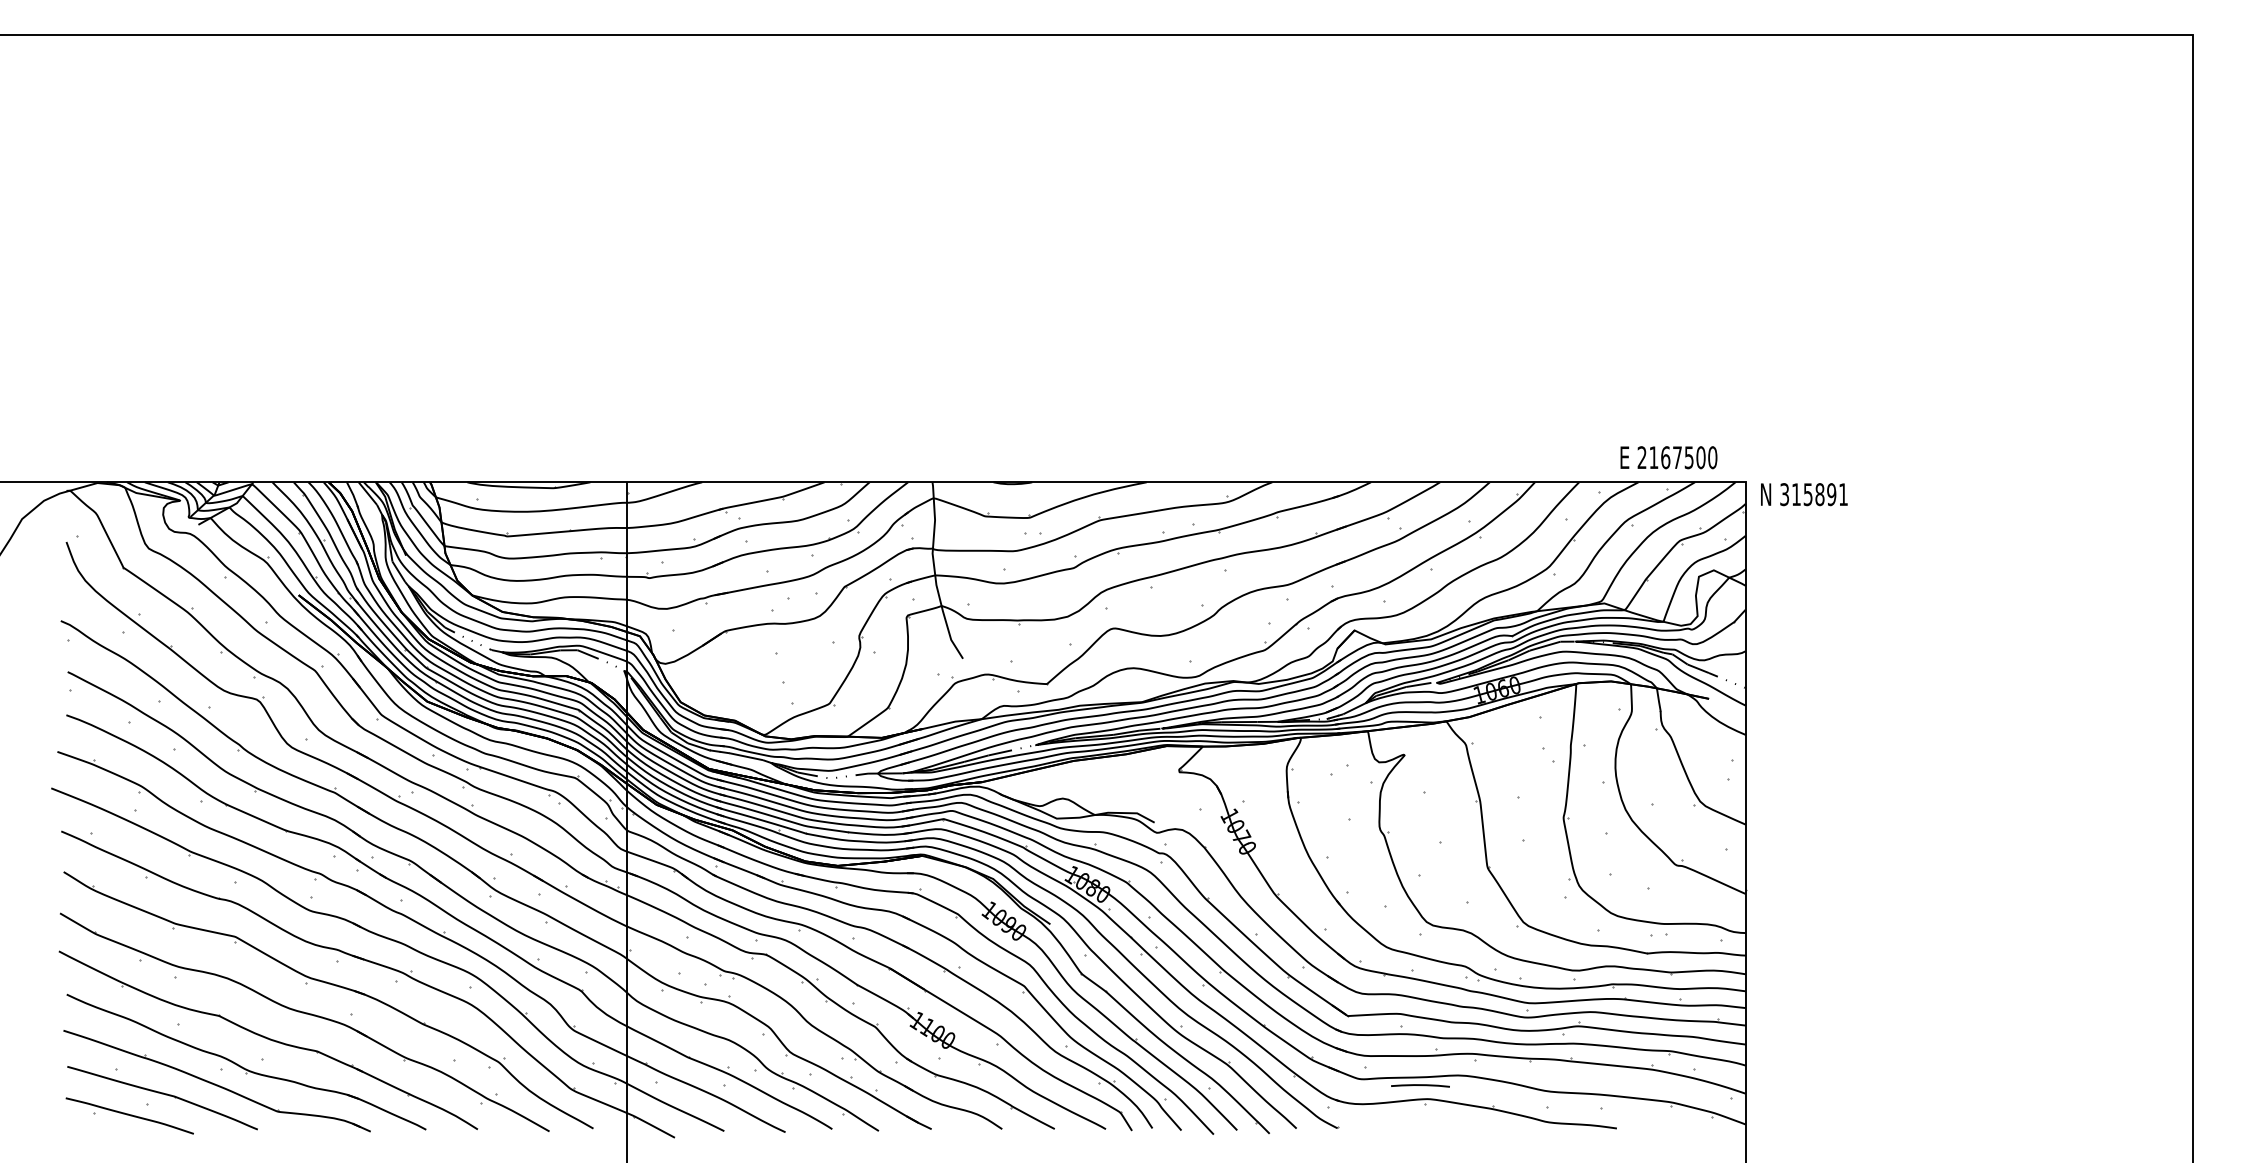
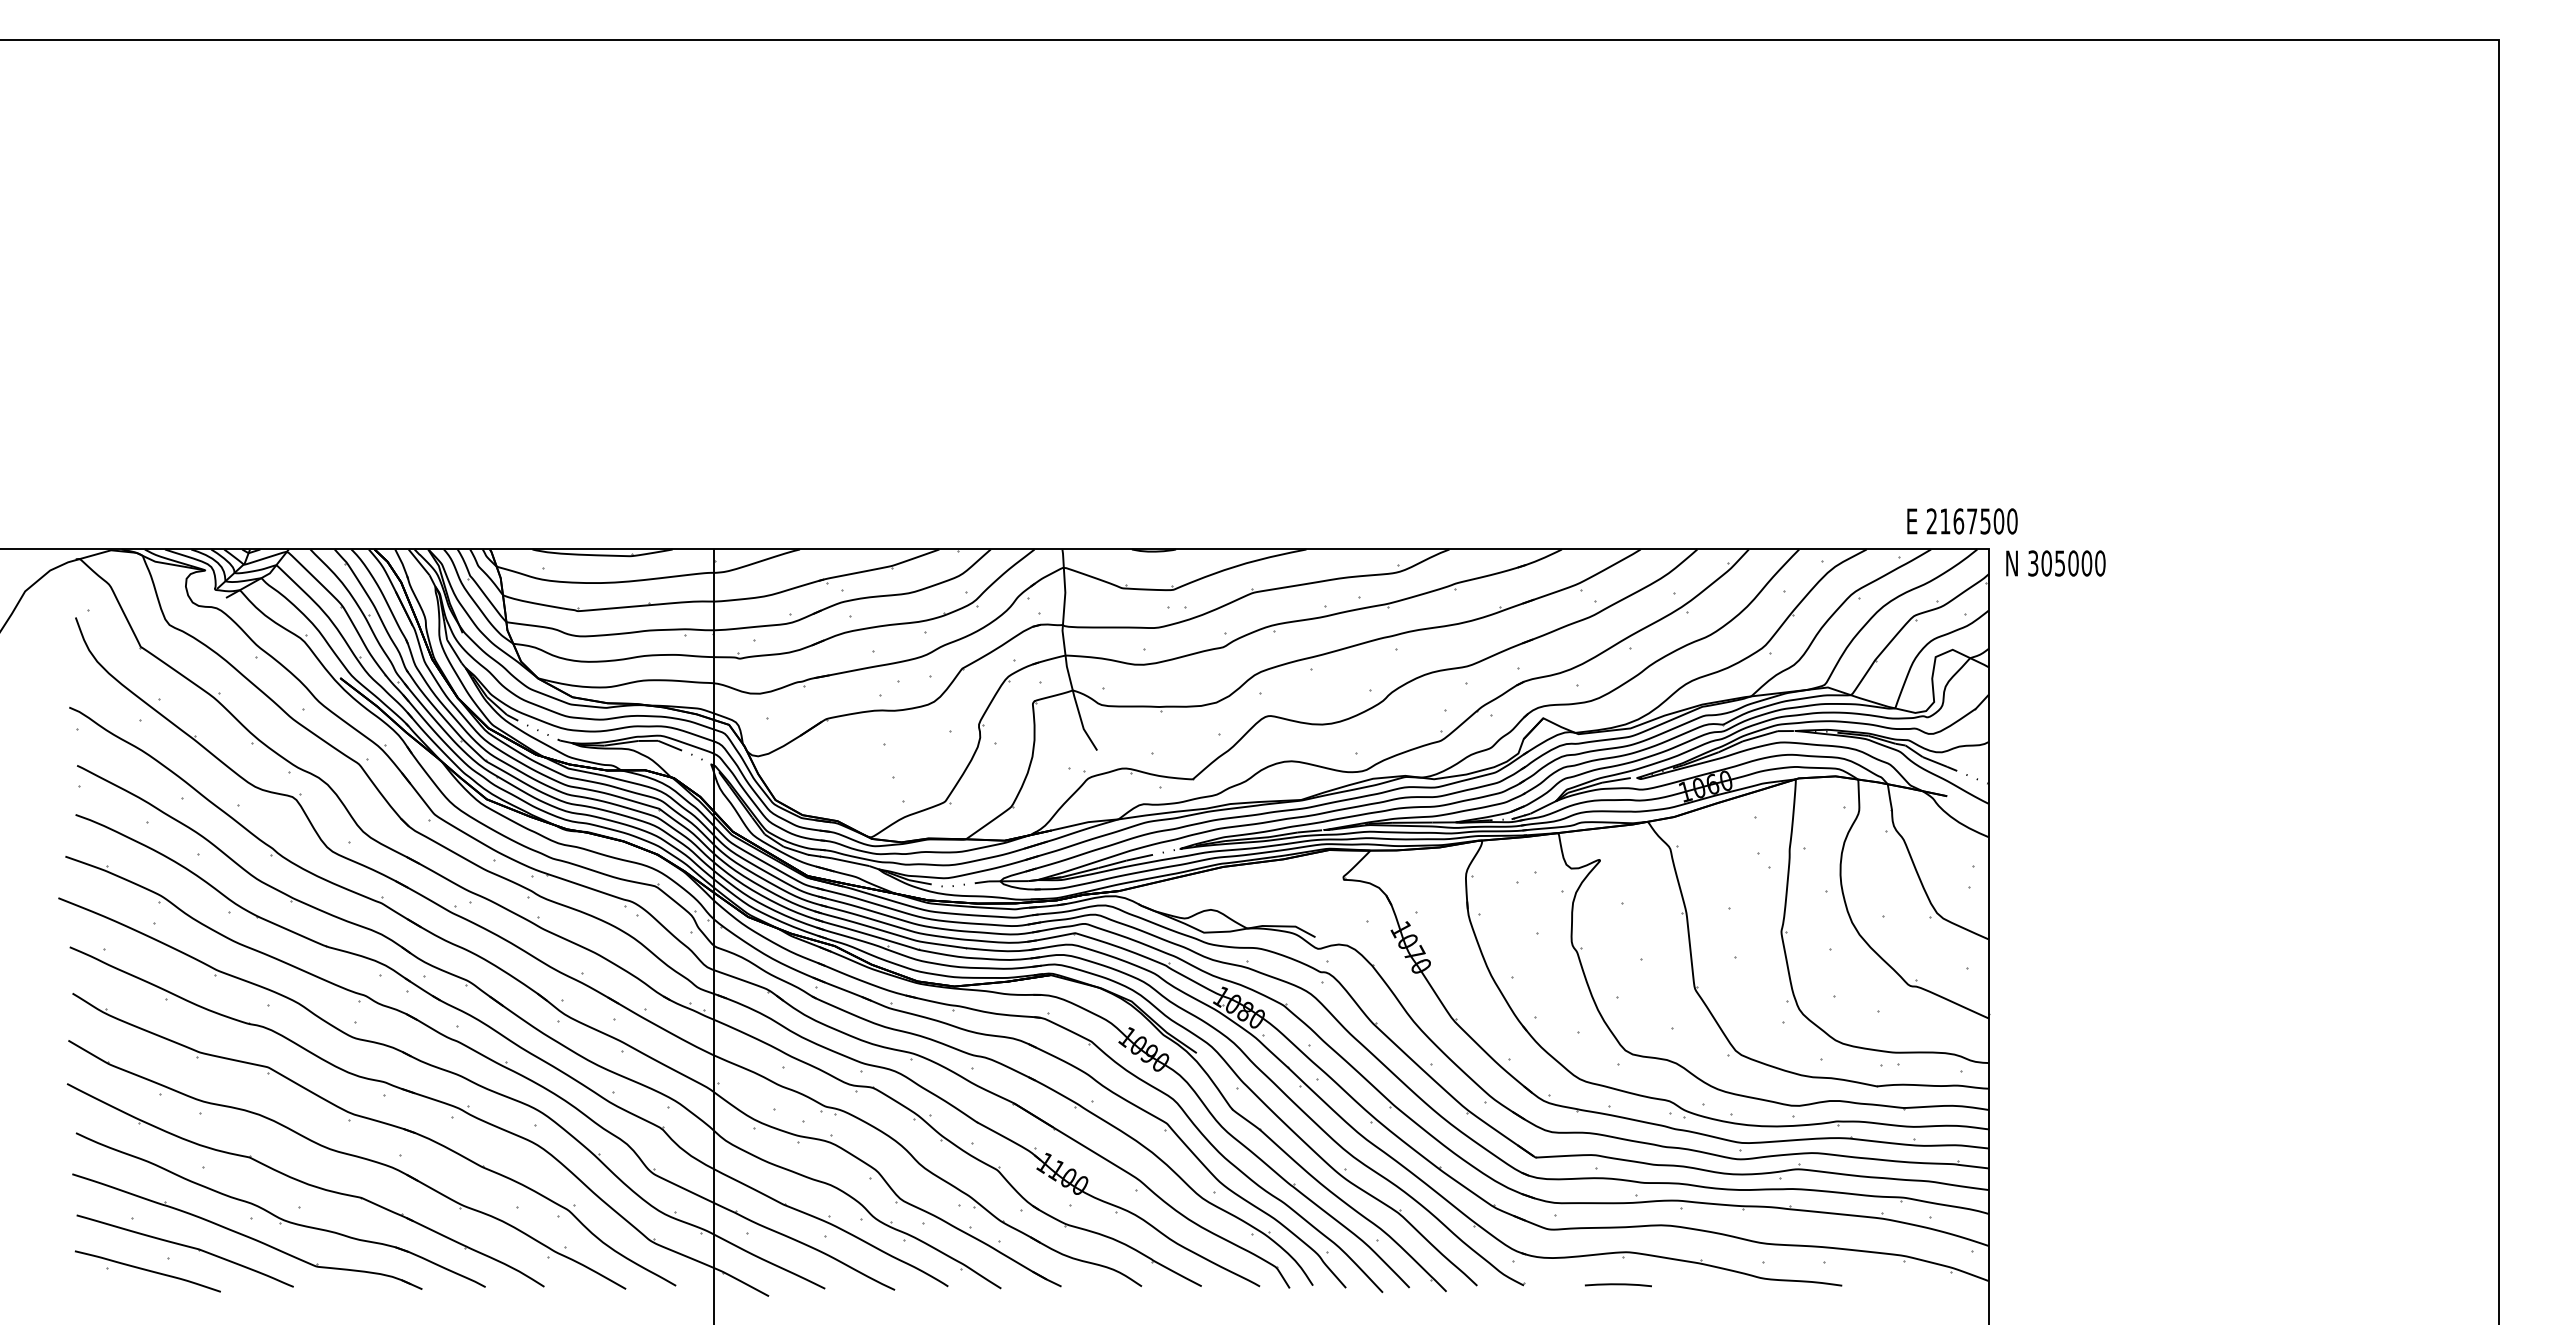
text: (1668, 457) -> (1962, 521), moved
text: (1819, 494) -> (2073, 563), 315891 -> 305000
curve: (1419, 1086) -> (1617, 1285), moved

